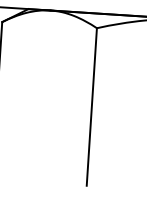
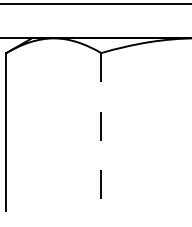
line: (92, 107) -> (101, 132), solid -> dashed

